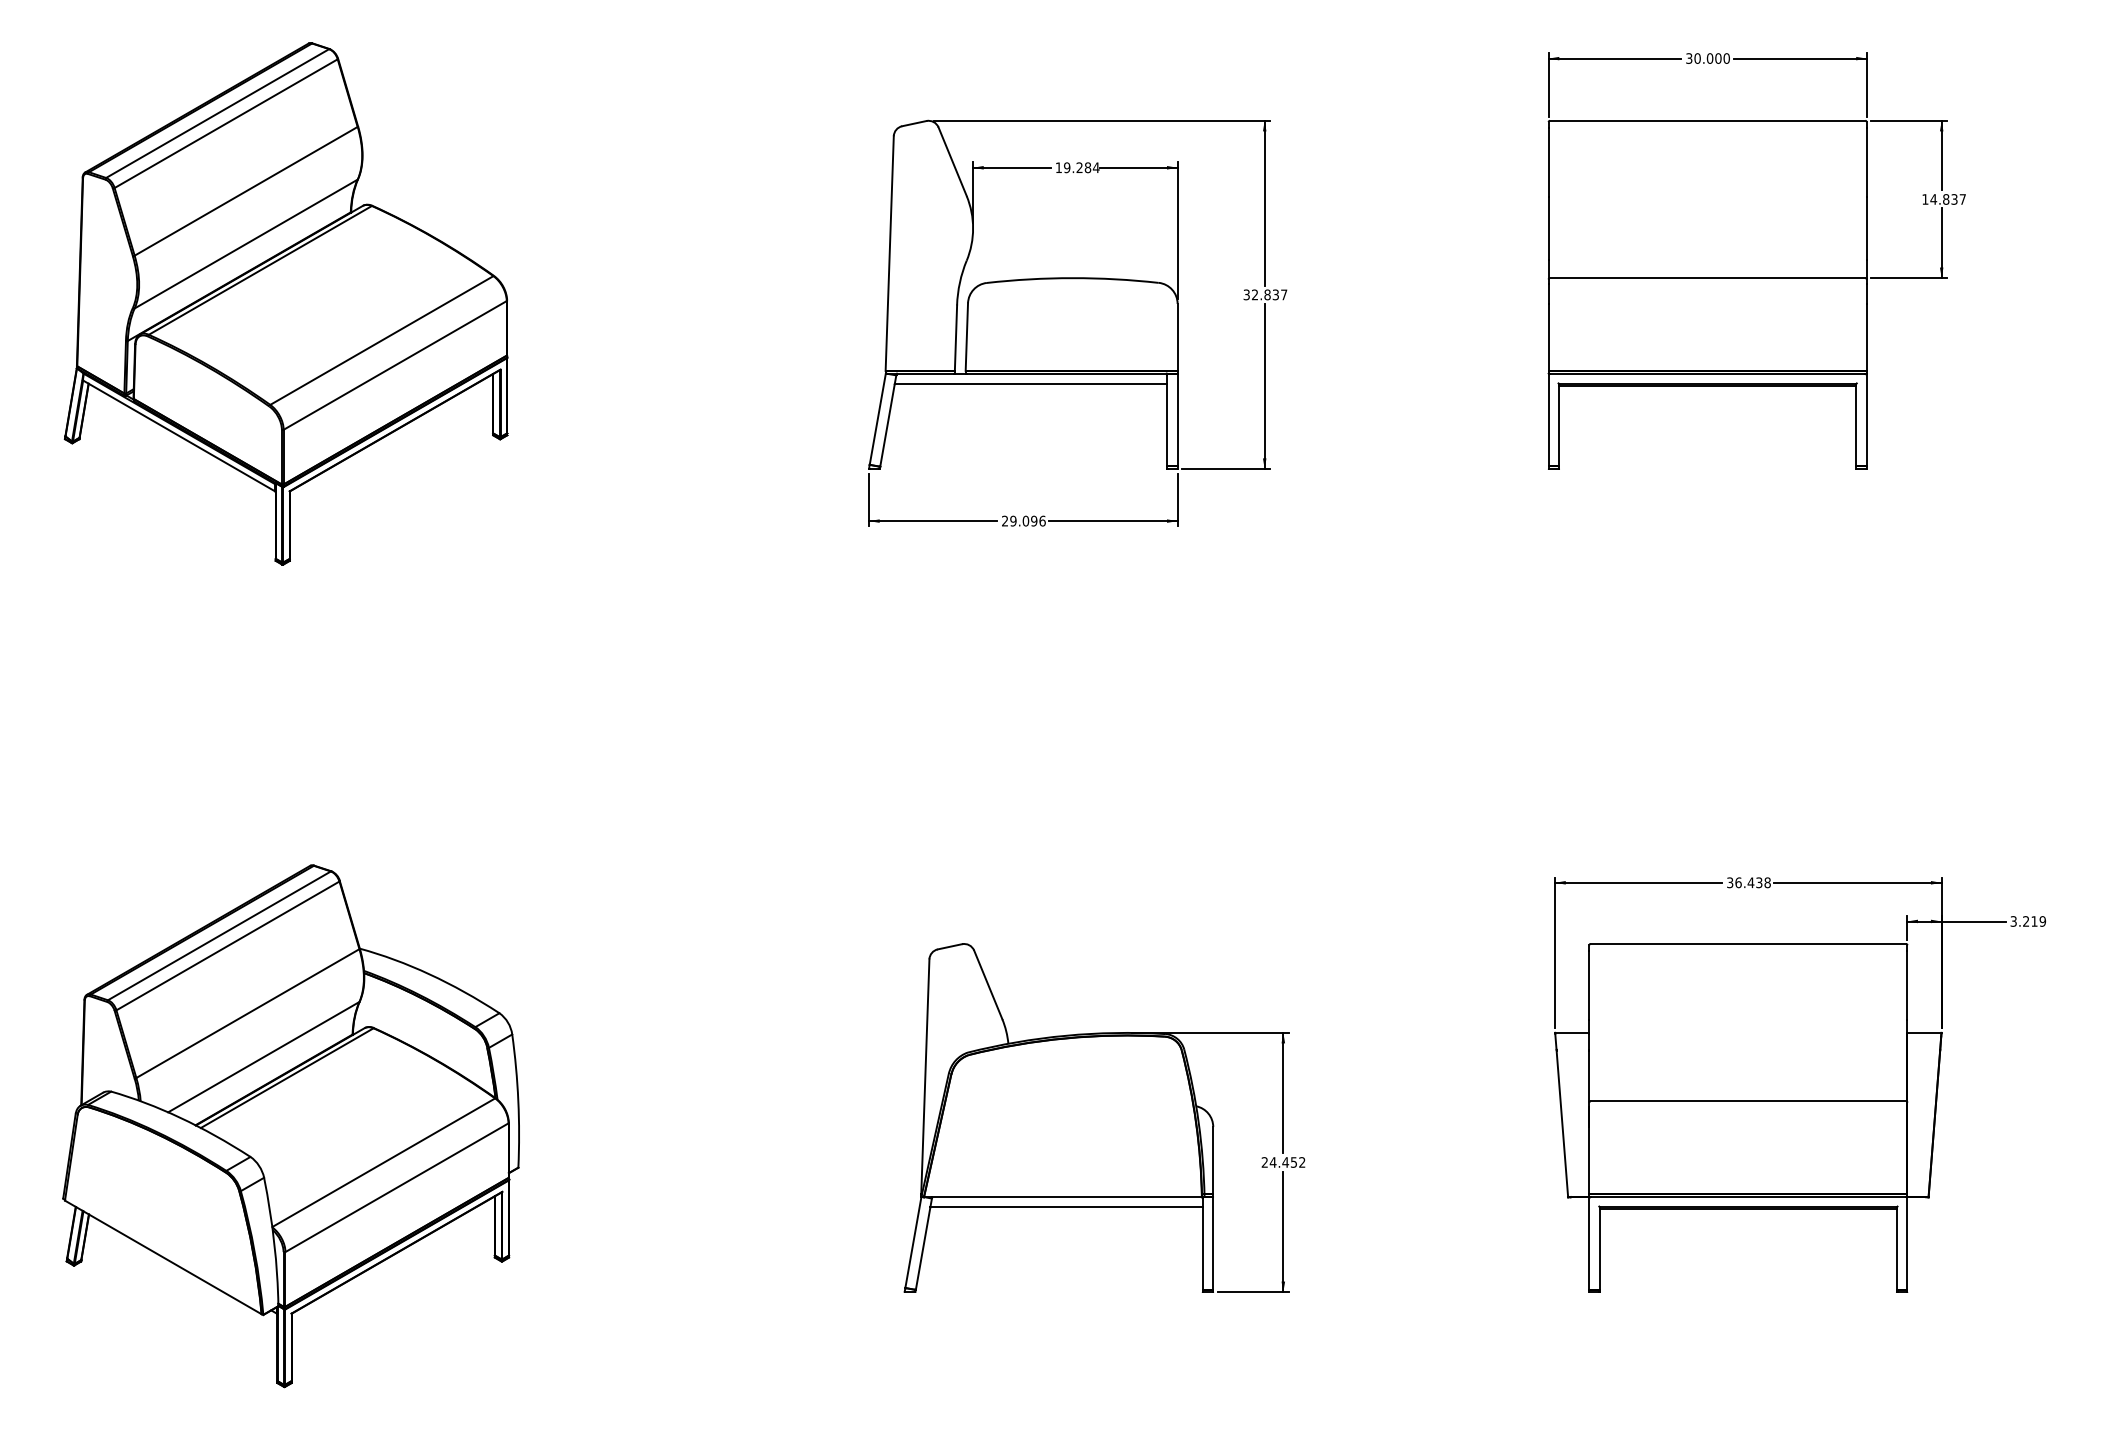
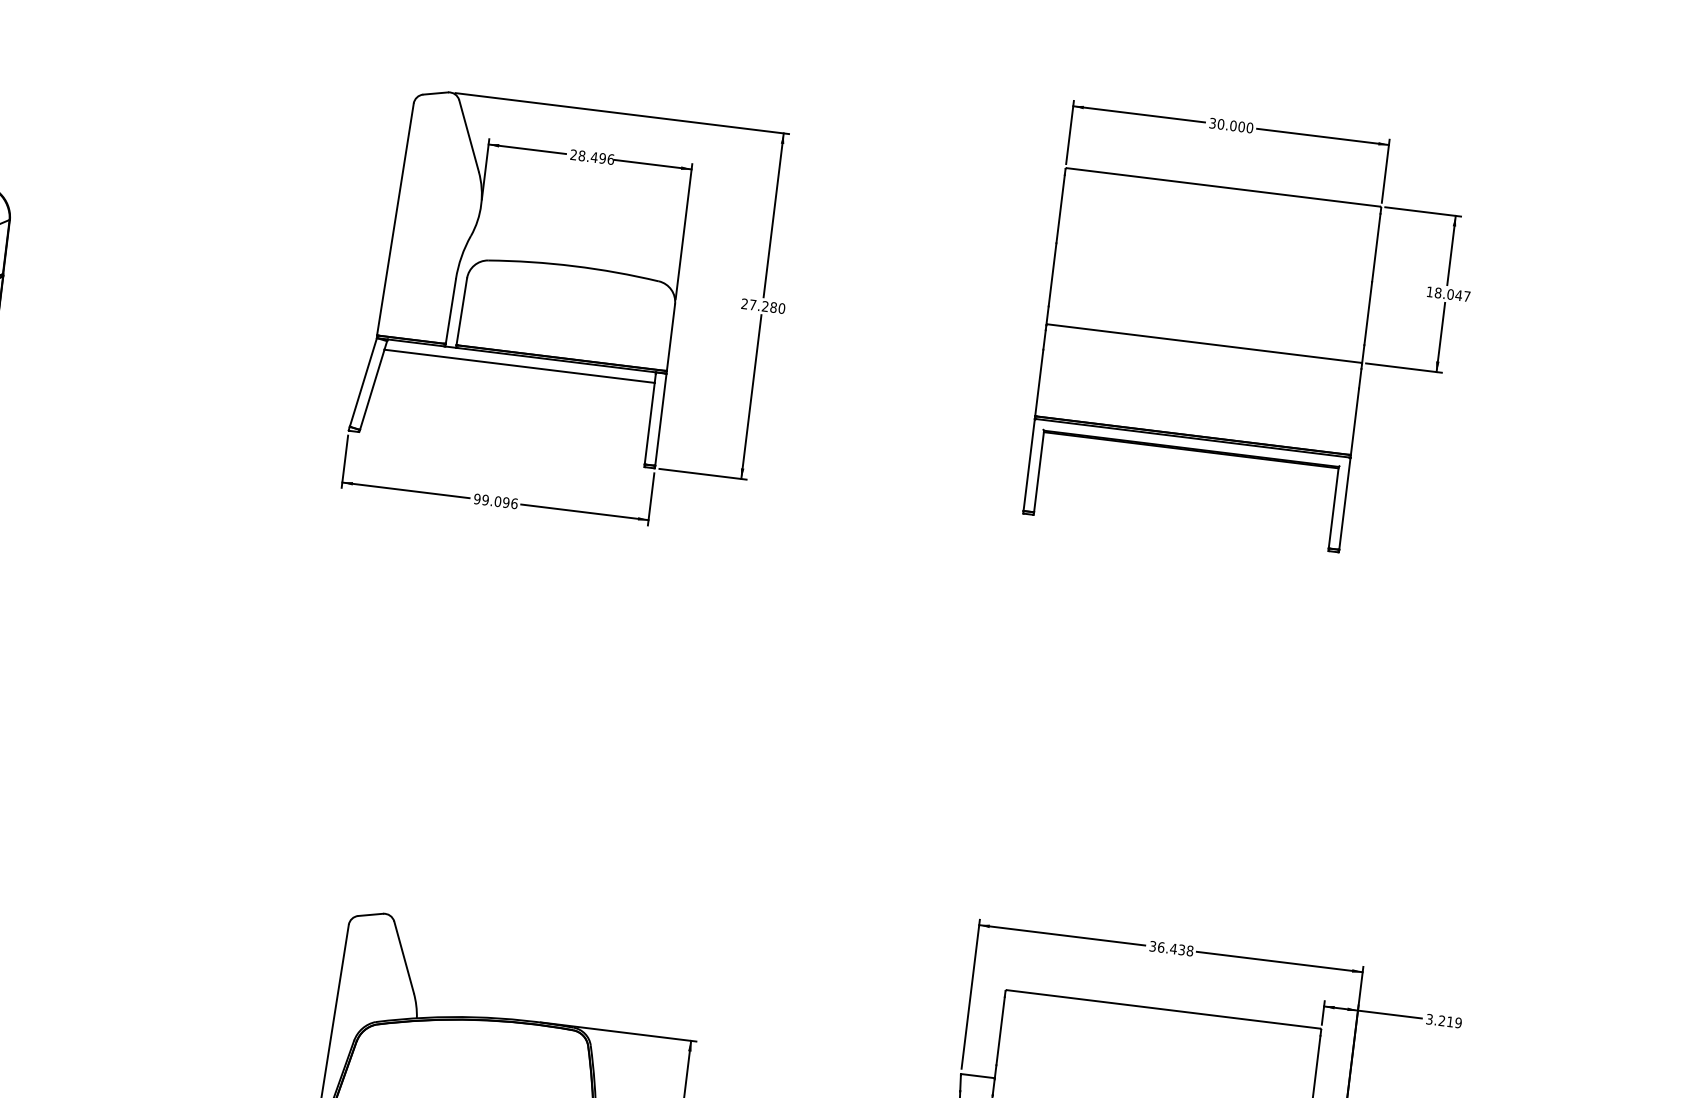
text: (1077, 167) -> (592, 156), 19.284 -> 28.496
text: (1943, 199) -> (1447, 294), 14.837 -> 18.047
text: (1265, 294) -> (763, 305), 32.837 -> 27.280
text: (1004, 520) -> (476, 498), 29.096 -> 99.096

